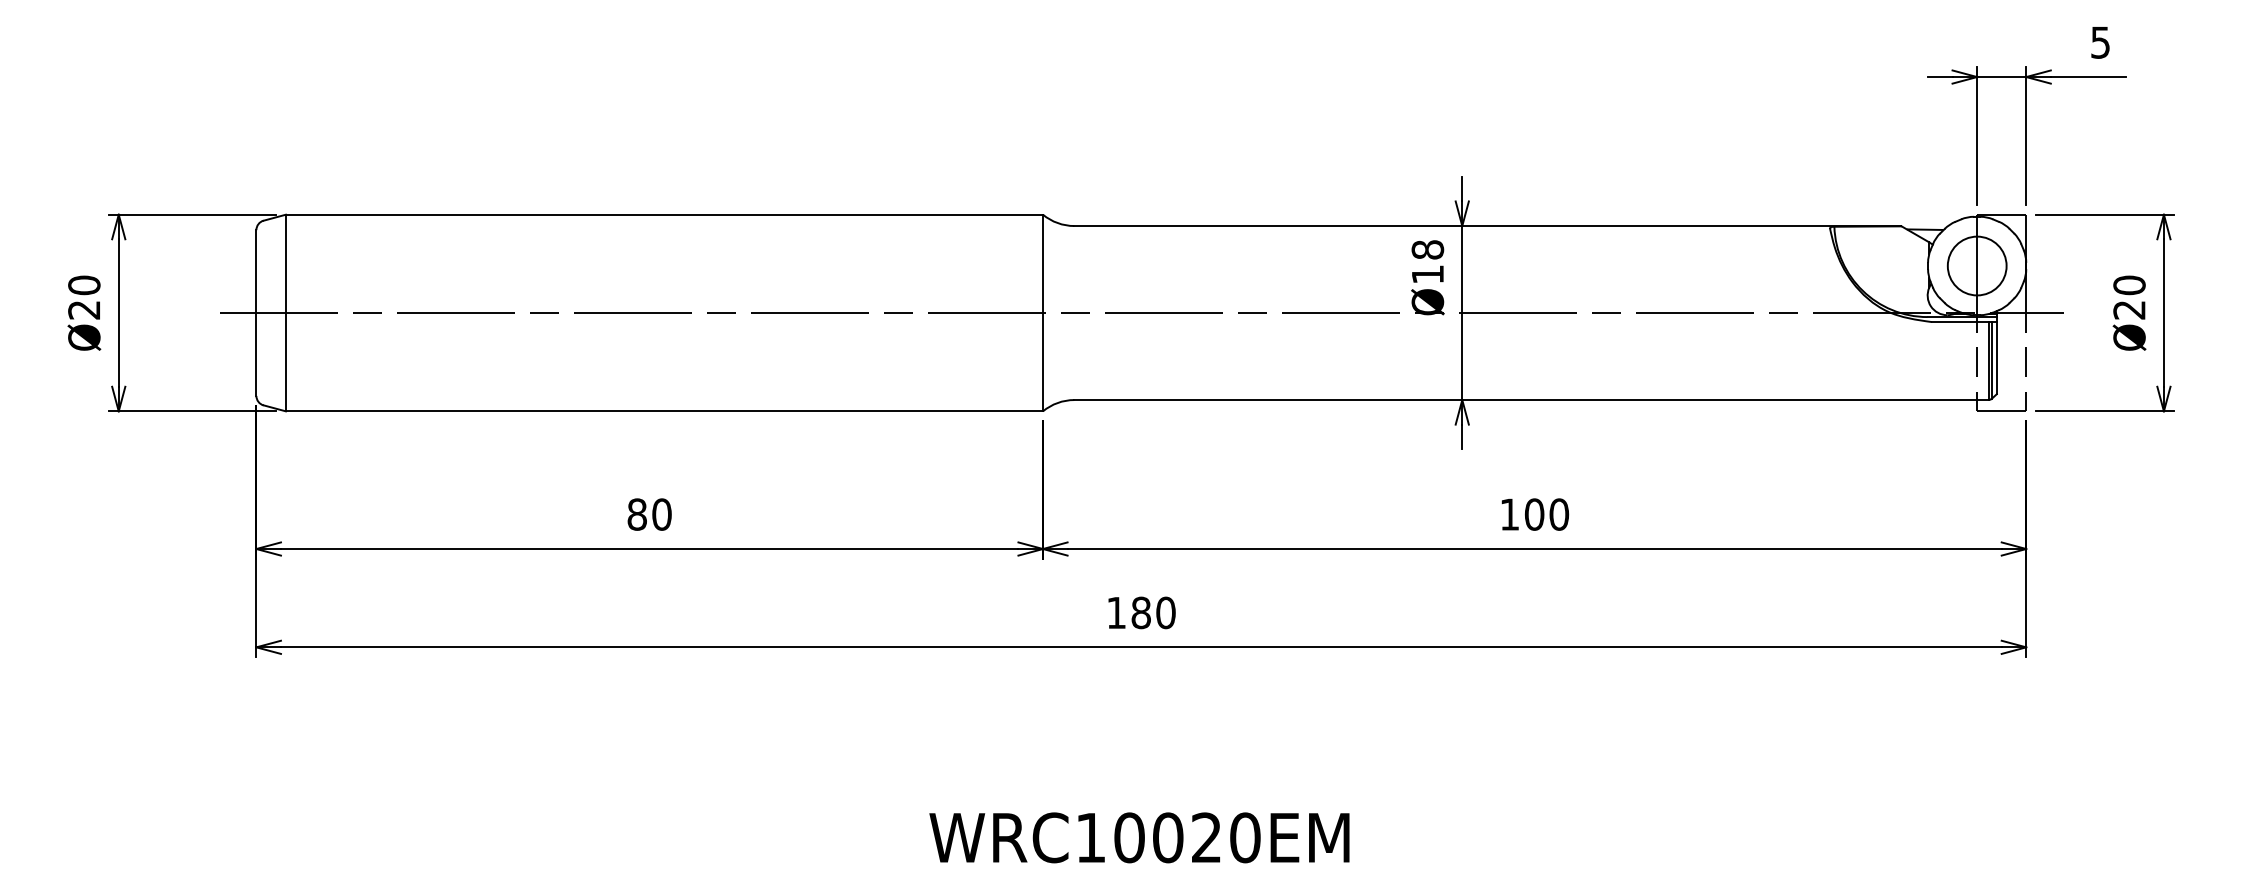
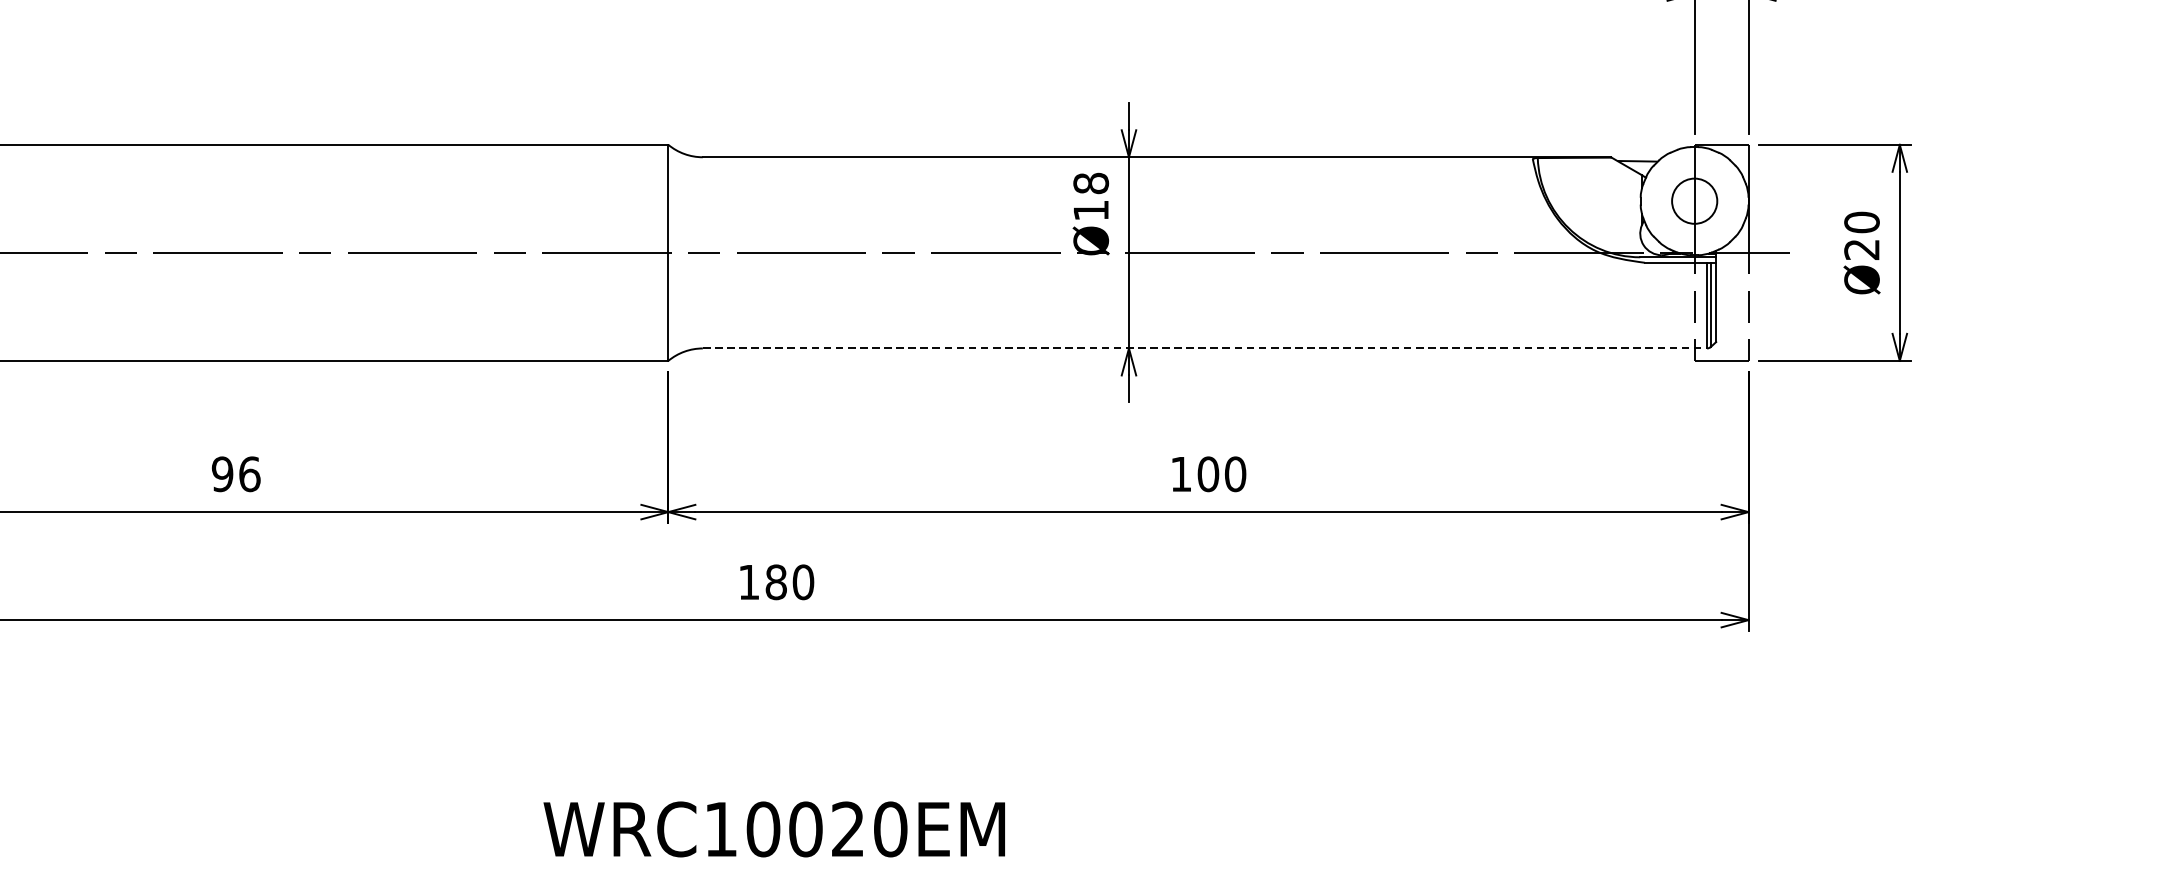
circle: (1976, 265) -> (1693, 200), size x0.7
line: (1531, 400) -> (1205, 348), solid -> dashed
text: (649, 514) -> (236, 474), 80 -> 96

